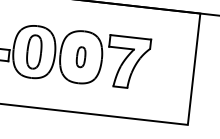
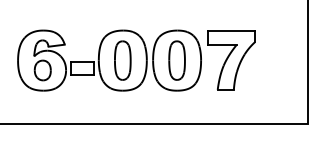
part: (80, 57) -> (176, 60), size x1.67

